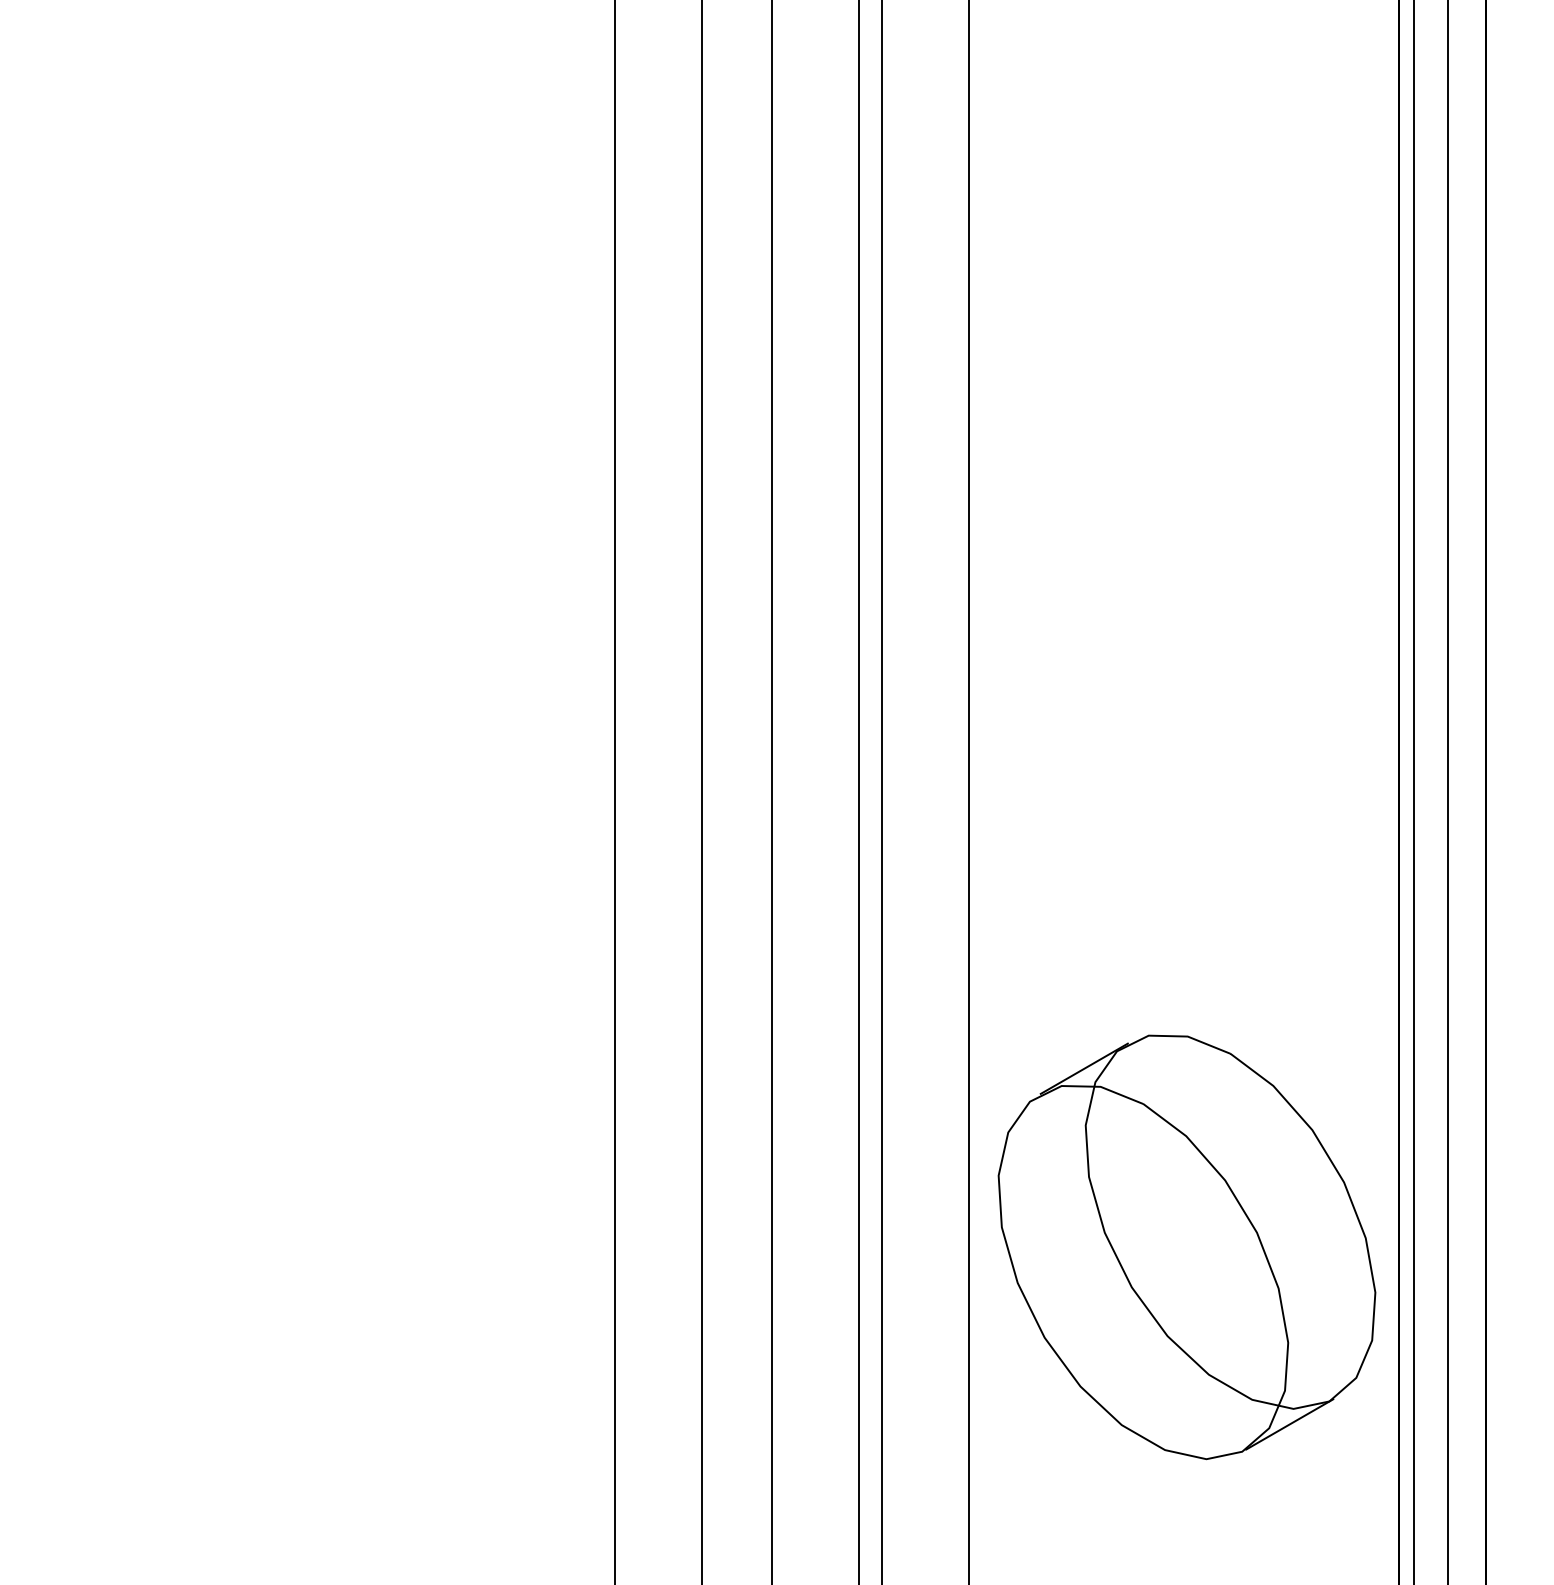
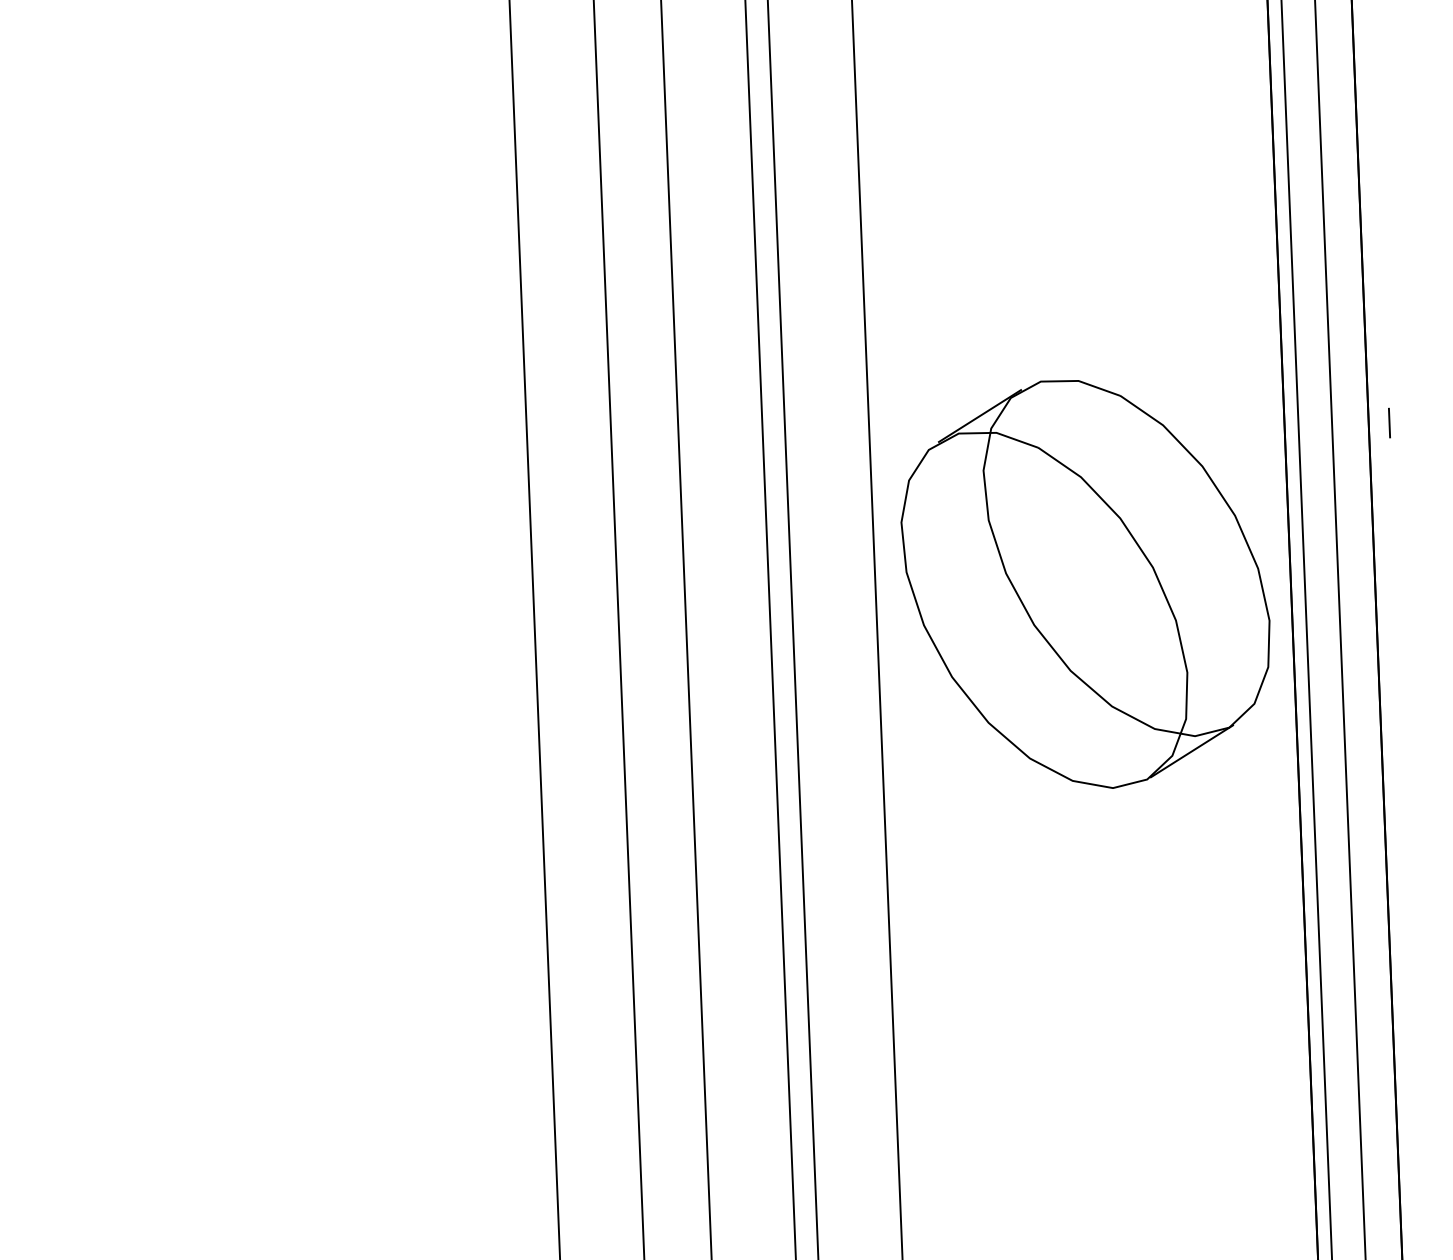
line: (1507, 697) -> (1389, 422), added
part: (1186, 1247) -> (1085, 584), moved

